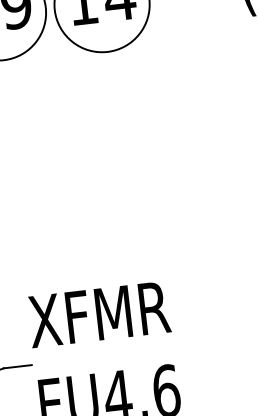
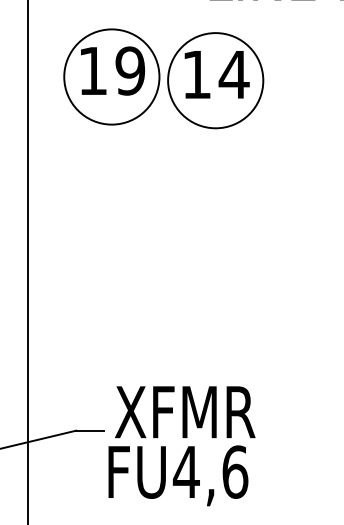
text: (99, 314) -> (185, 412), moved

